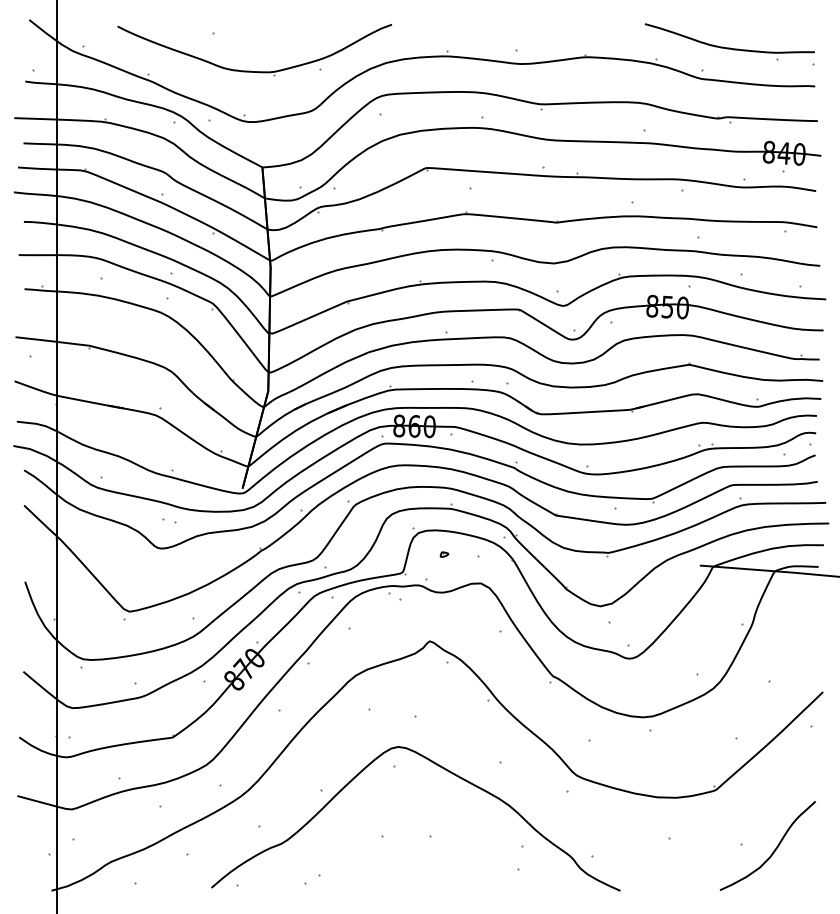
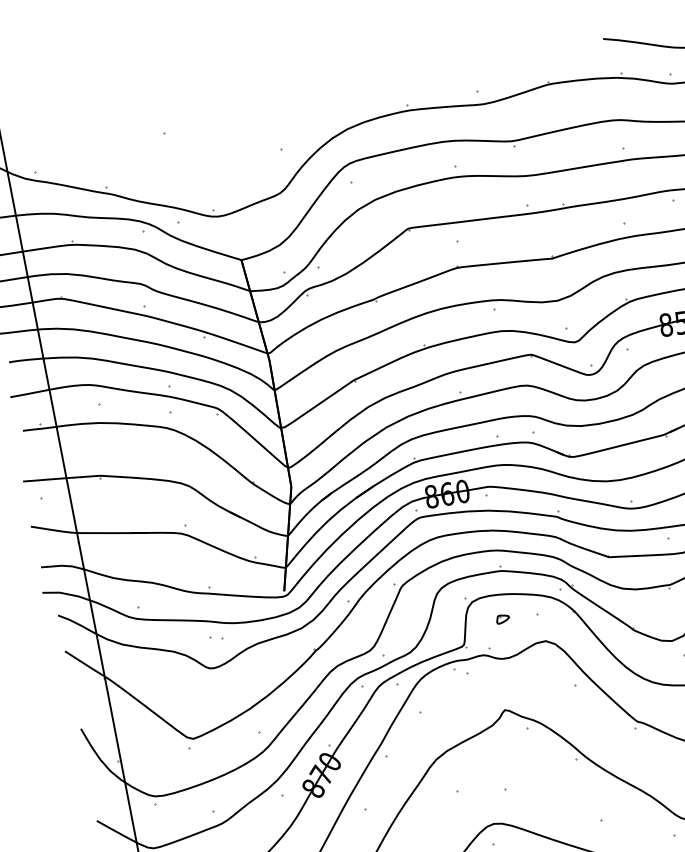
part: (250, 70) -> (210, 163), removed
part: (444, 554) -> (502, 618), size x1.6

